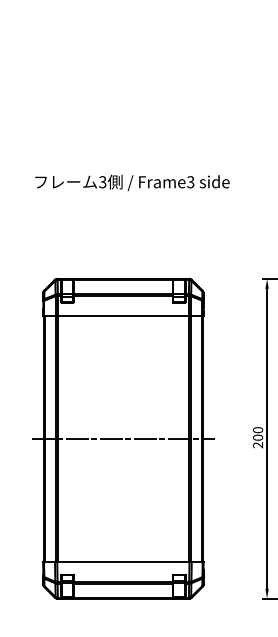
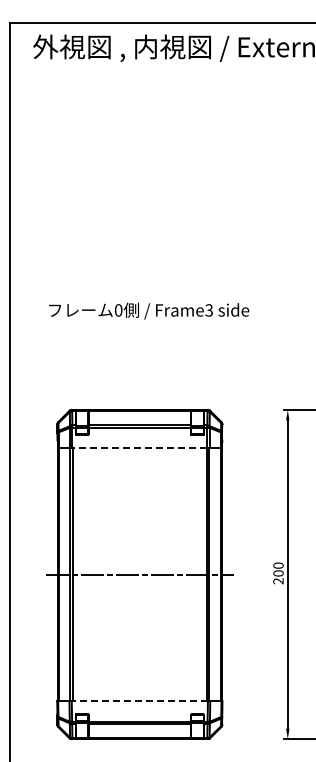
text: (102, 182) -> (118, 310), 3 -> 0
line: (123, 315) -> (139, 447), solid -> dashed
line: (123, 562) -> (139, 701), solid -> dashed

